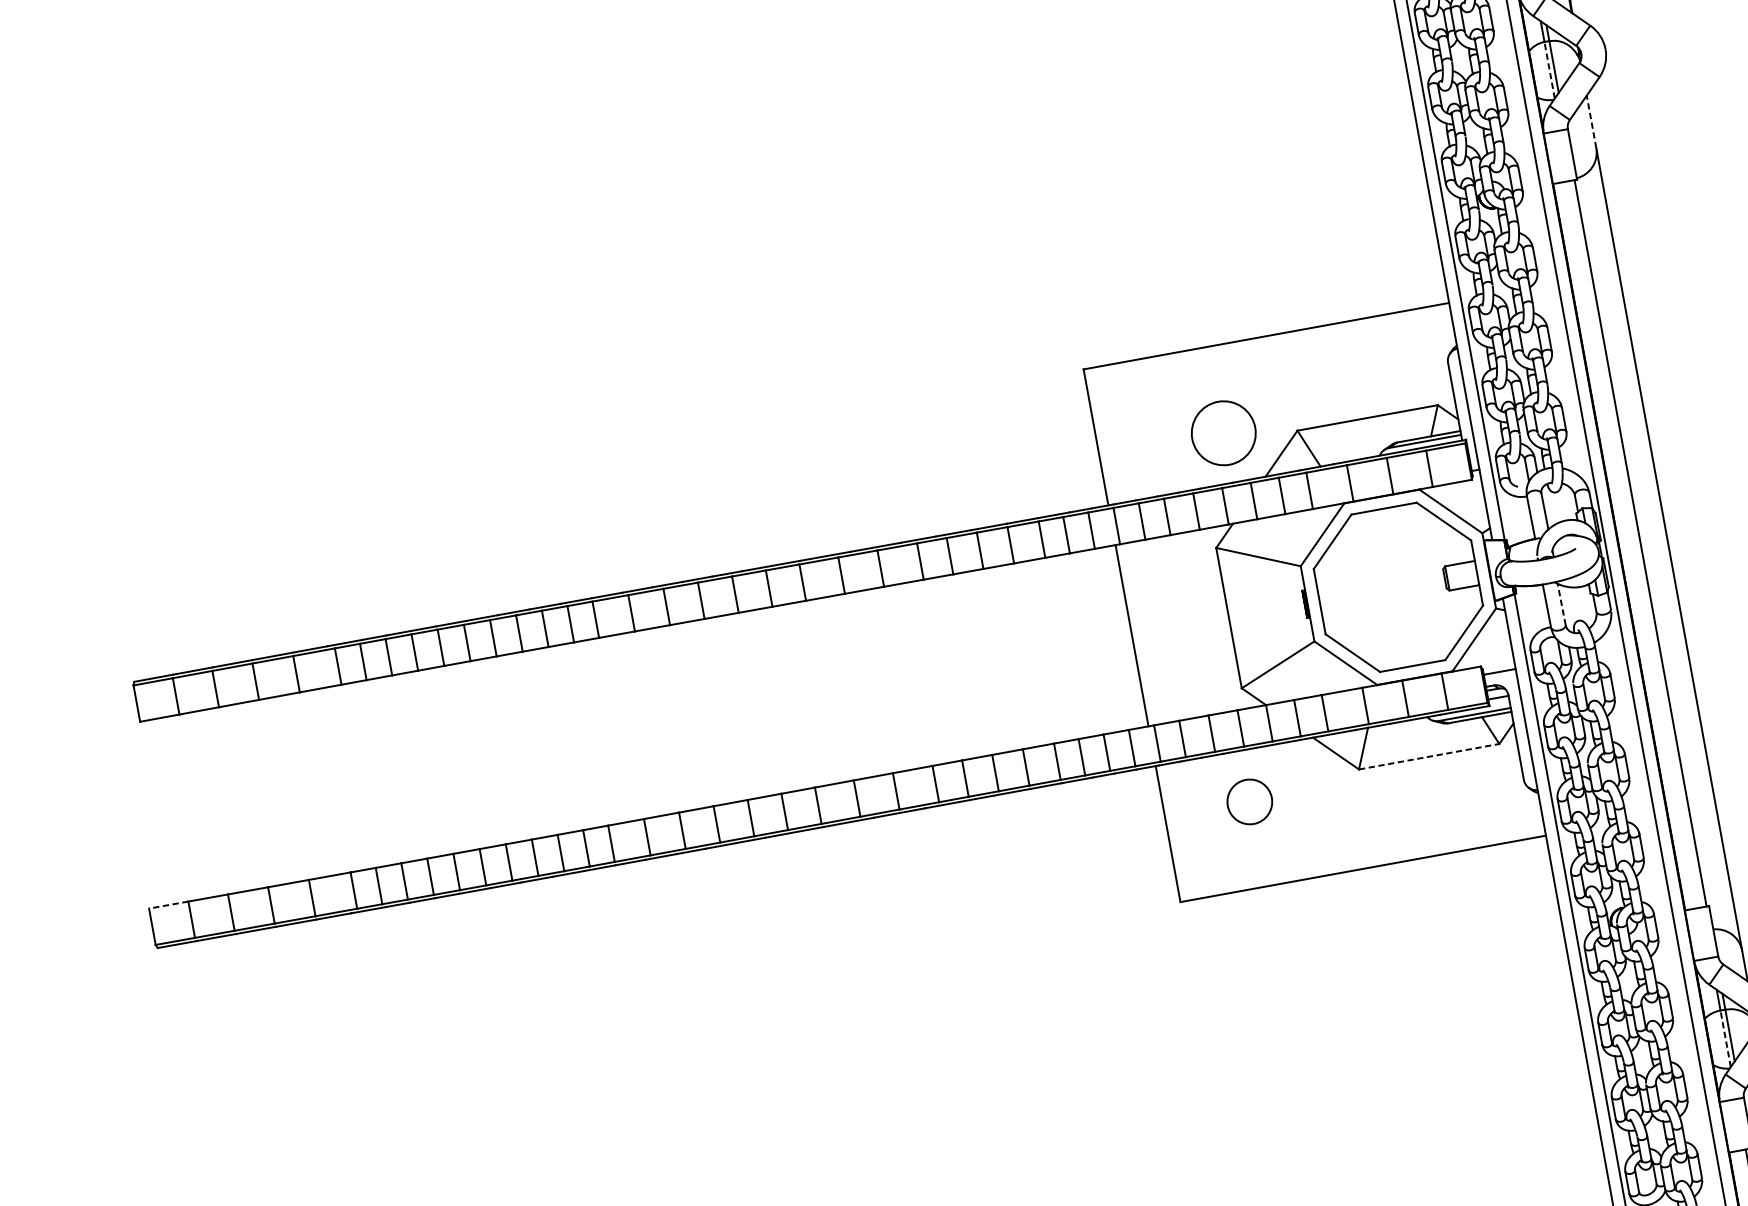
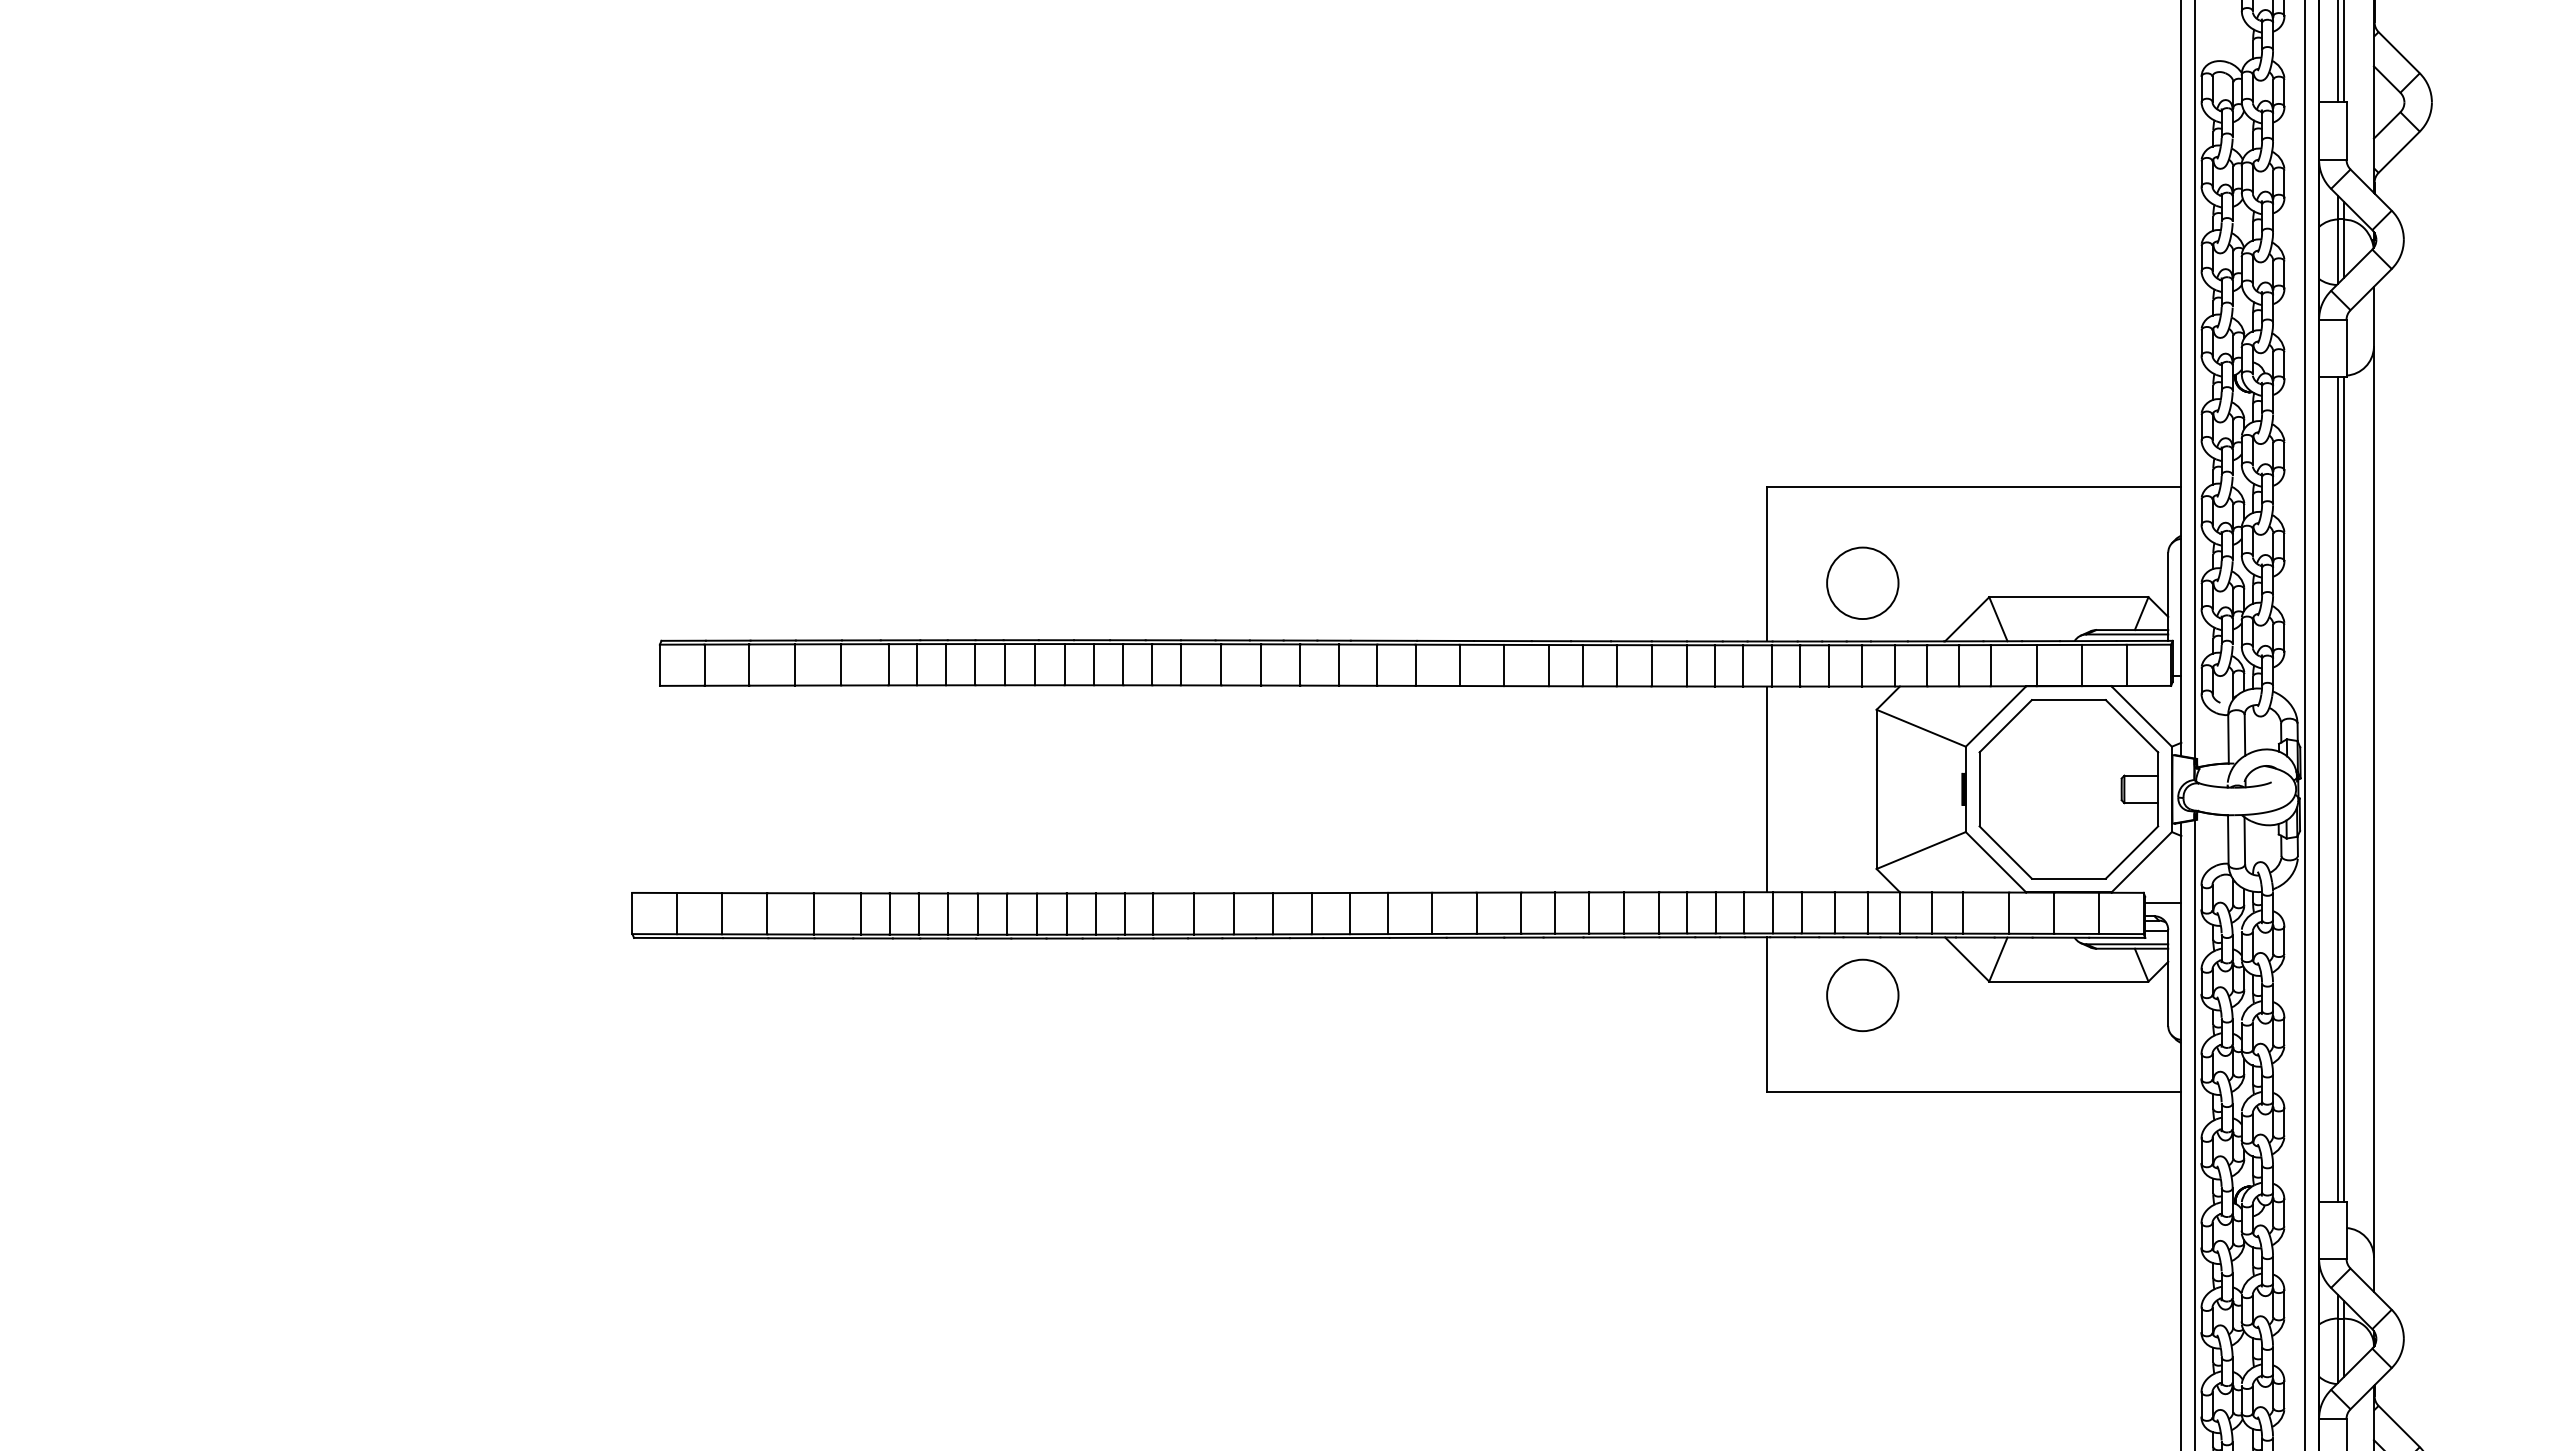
line: (1549, 70) -> (2338, 251), dashed -> solid
line: (1591, 121) -> (2373, 316), dashed -> solid
circle: (1223, 432) -> (1862, 582), moved
line: (1636, 544) -> (2338, 789), added
line: (1561, 604) -> (2244, 840), dashed -> solid
line: (1428, 756) -> (2068, 981), dashed -> solid
circle: (1249, 802) -> (1862, 995), size x1.43
line: (168, 904) -> (654, 892), dashed -> solid
line: (1725, 1038) -> (2338, 1350), dashed -> solid

